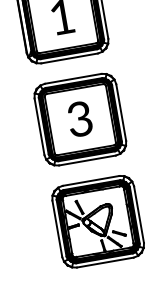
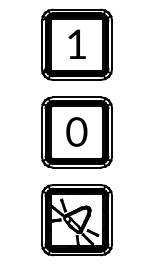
text: (79, 118) -> (76, 131), 3 -> 0

